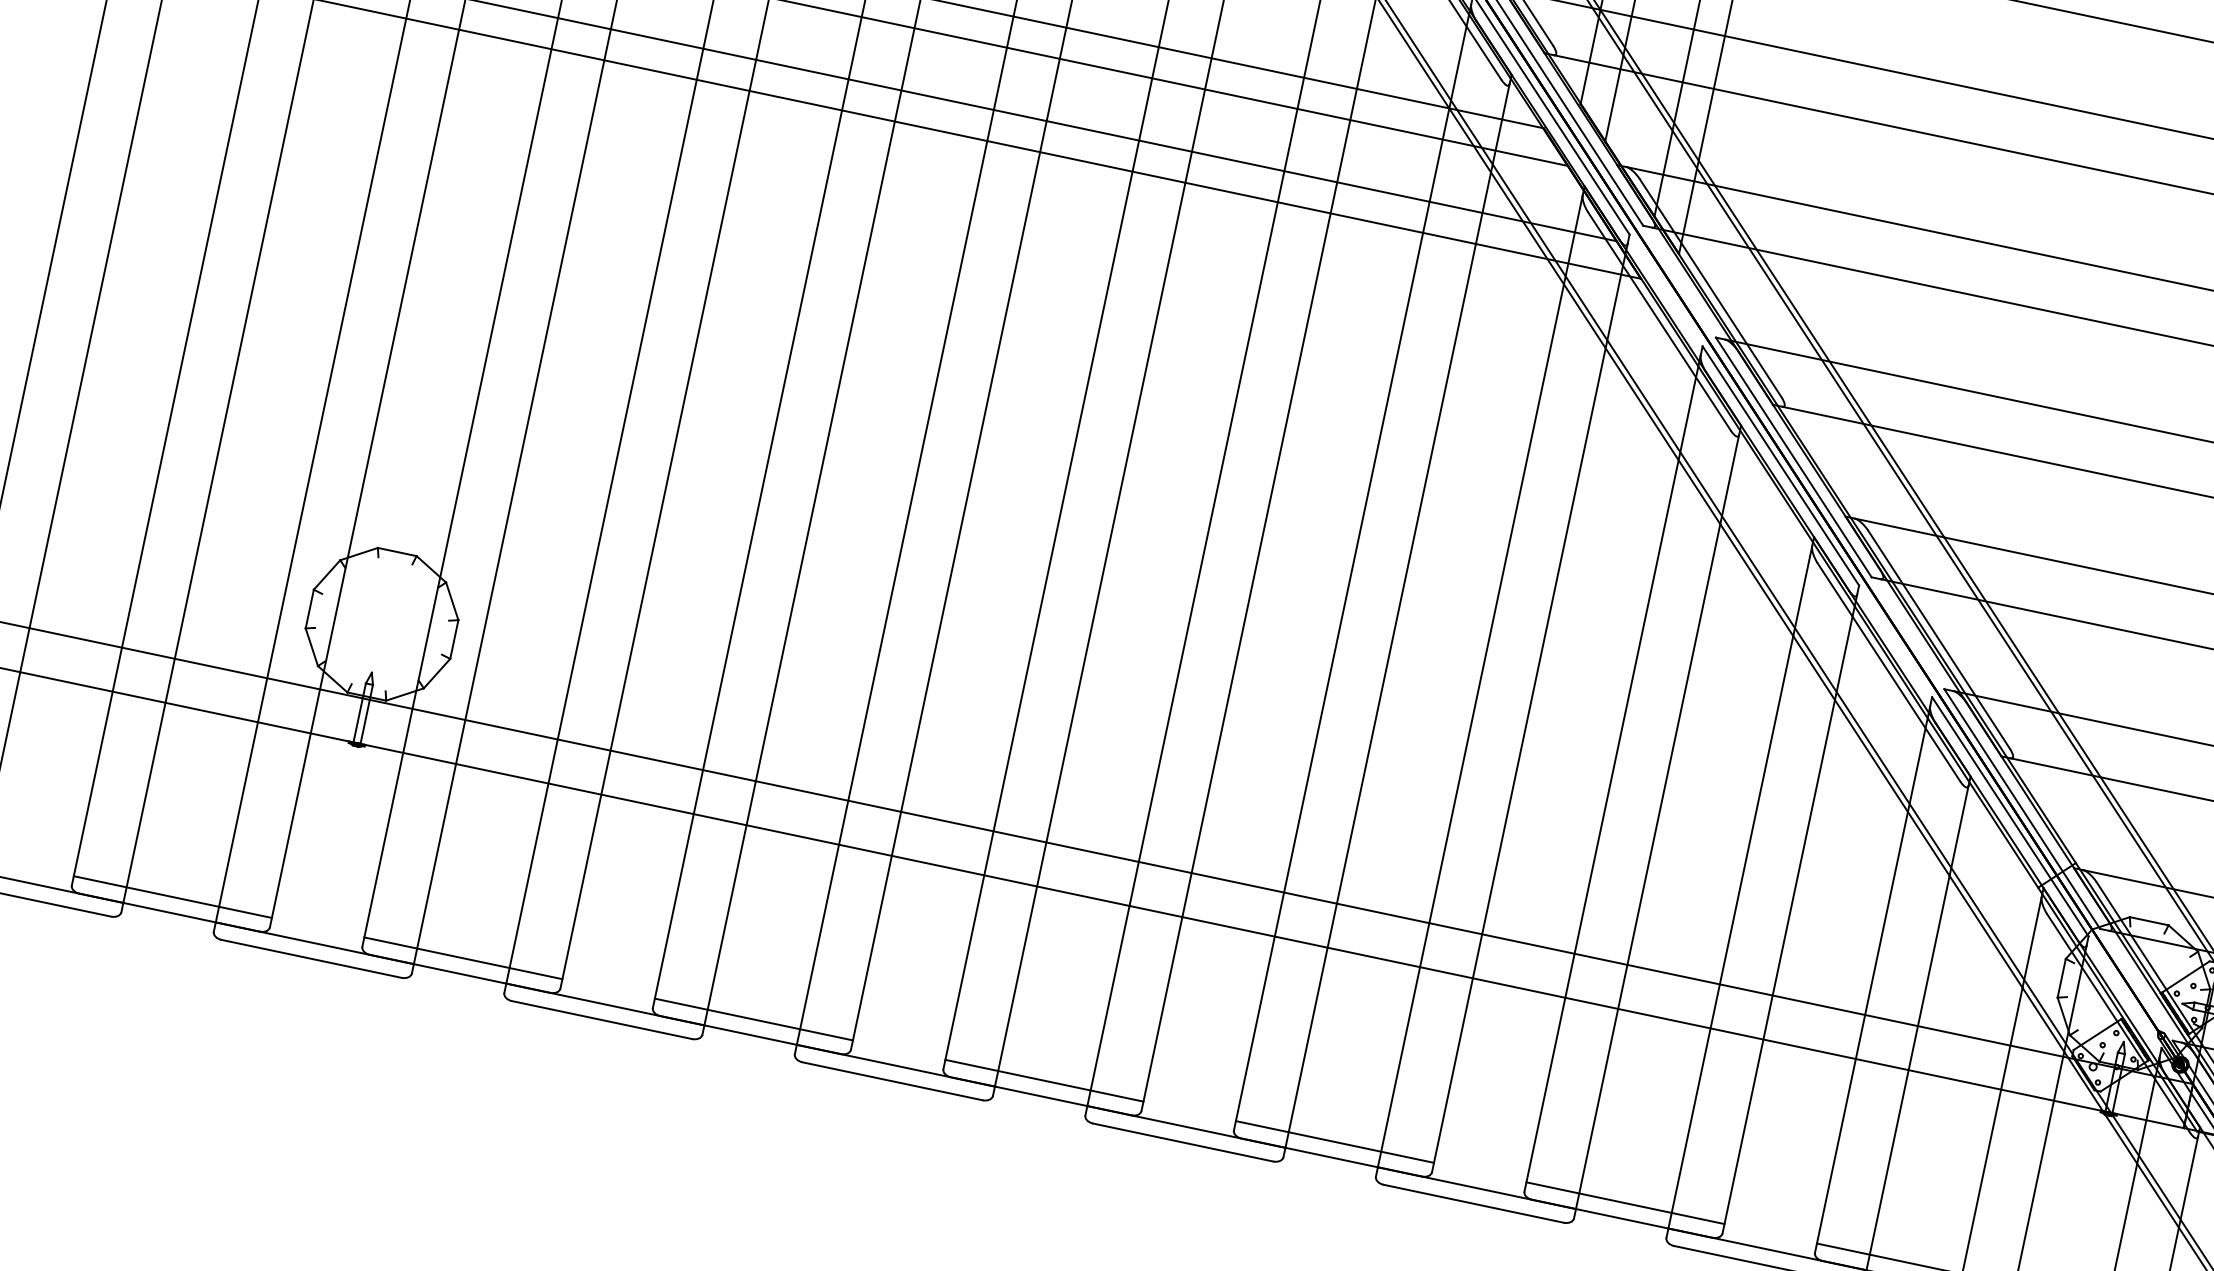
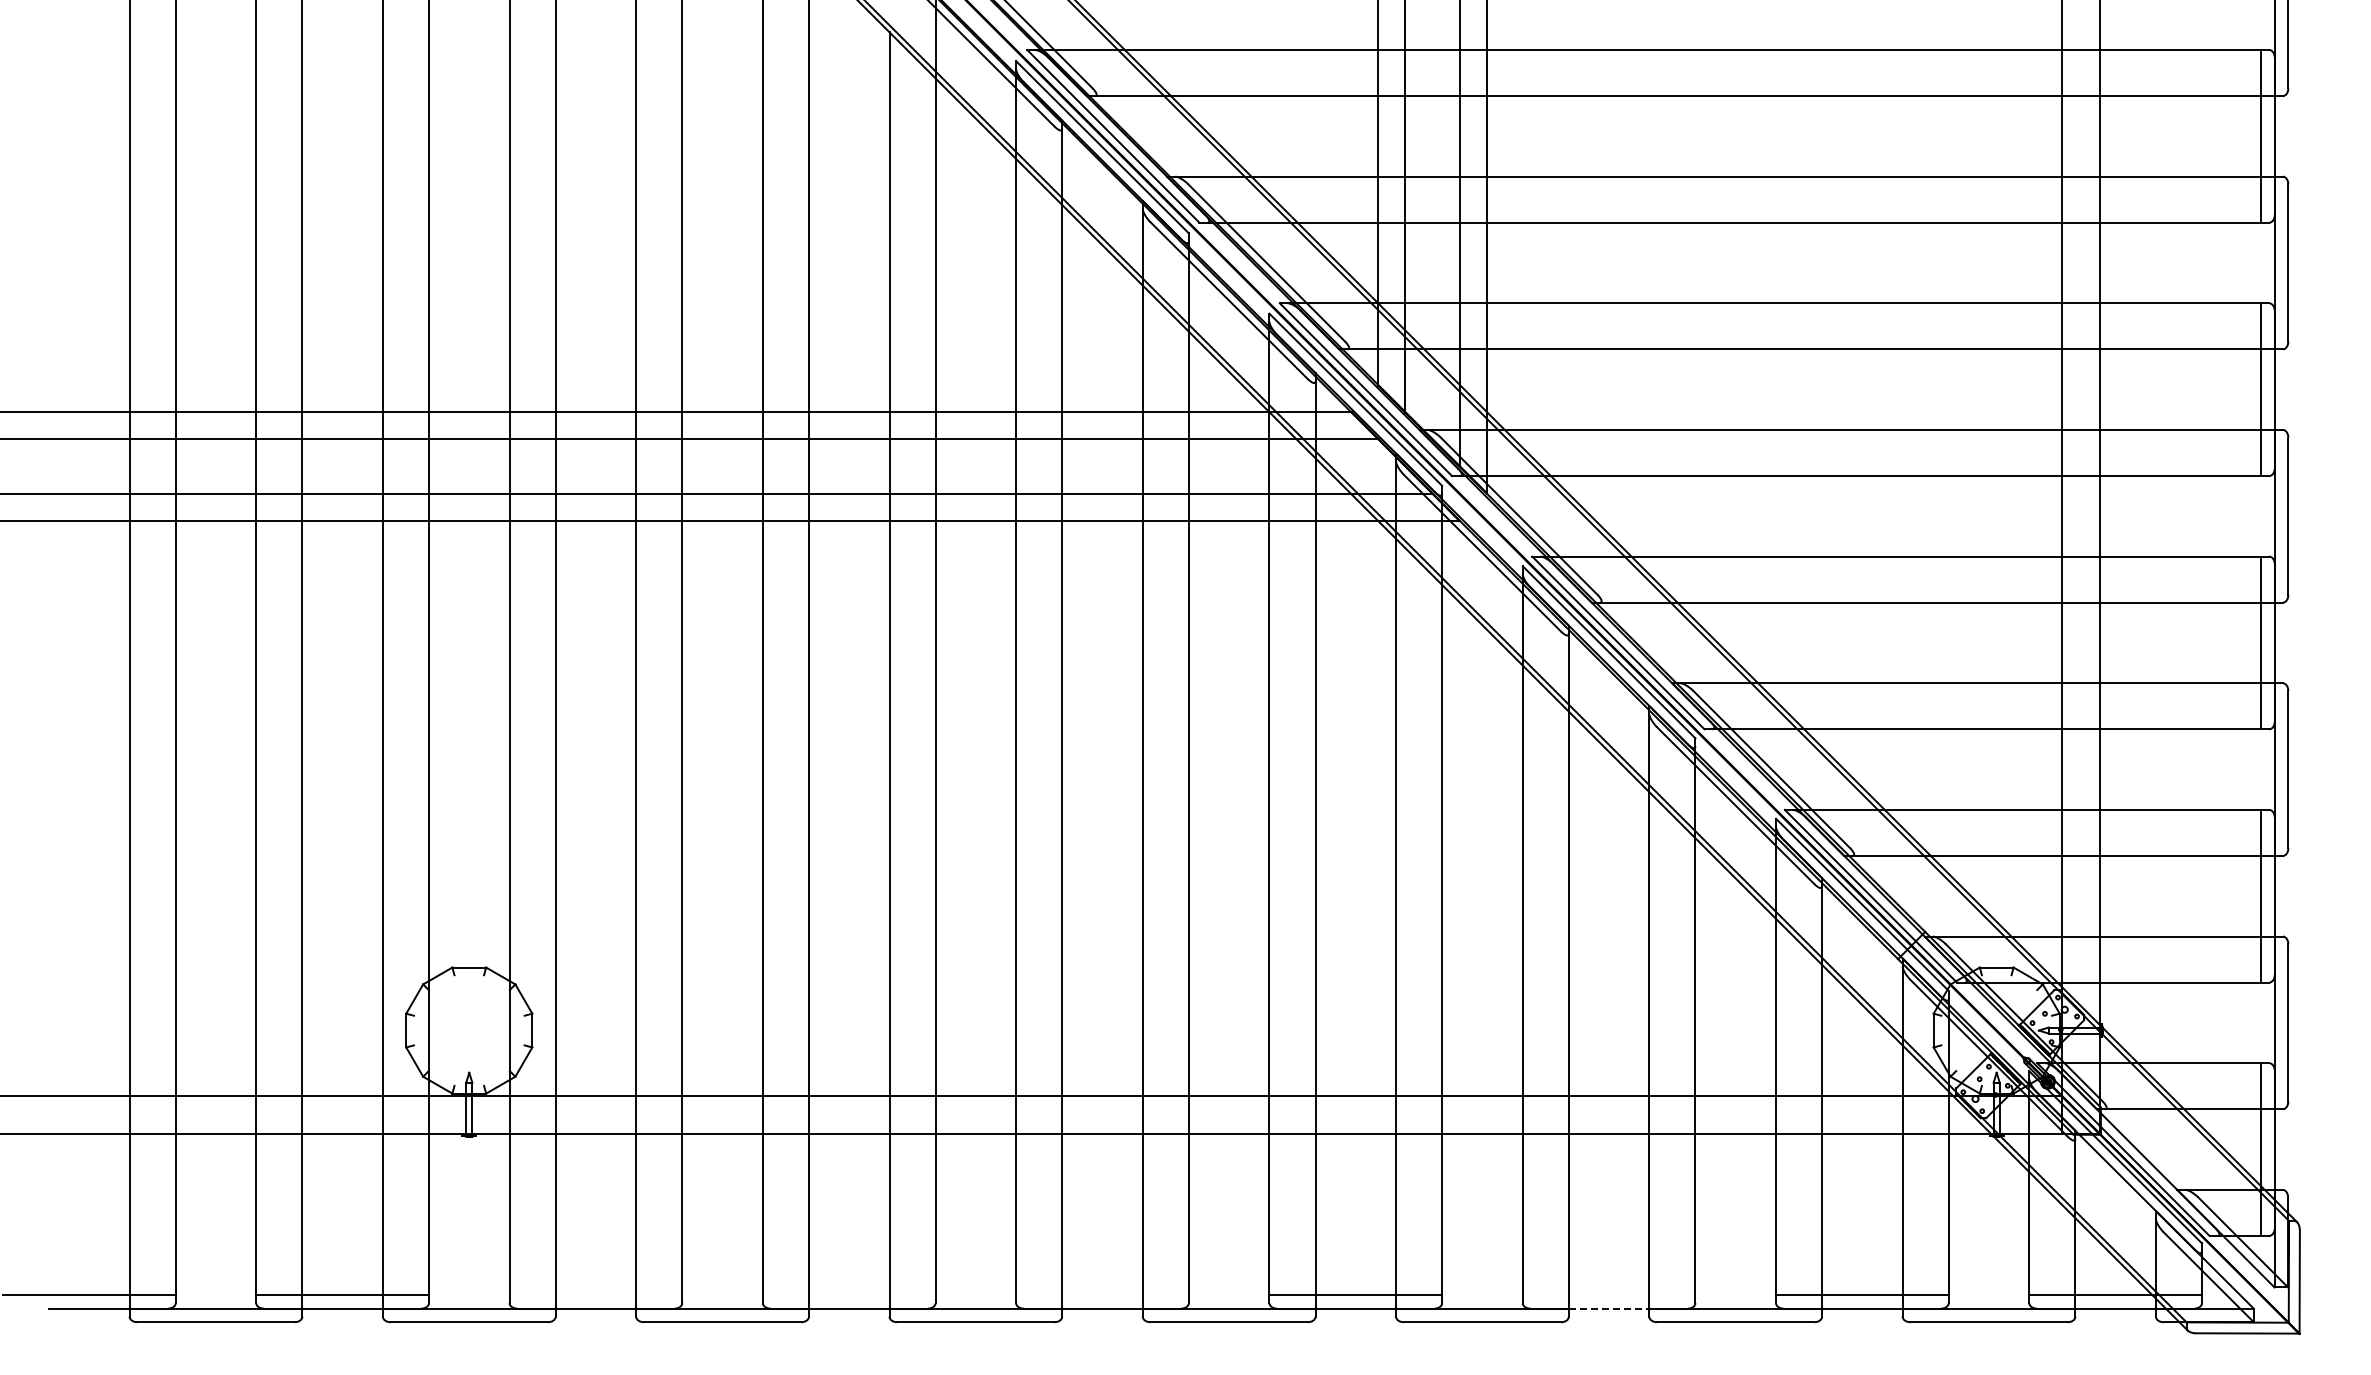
line: (462, 958) -> (595, 1295), removed
line: (752, 1019) -> (848, 1295), removed
line: (1044, 1081) -> (1102, 1295), removed
line: (1624, 1203) -> (1608, 1295), removed
line: (1622, 1218) -> (1609, 1308), solid -> dashed

